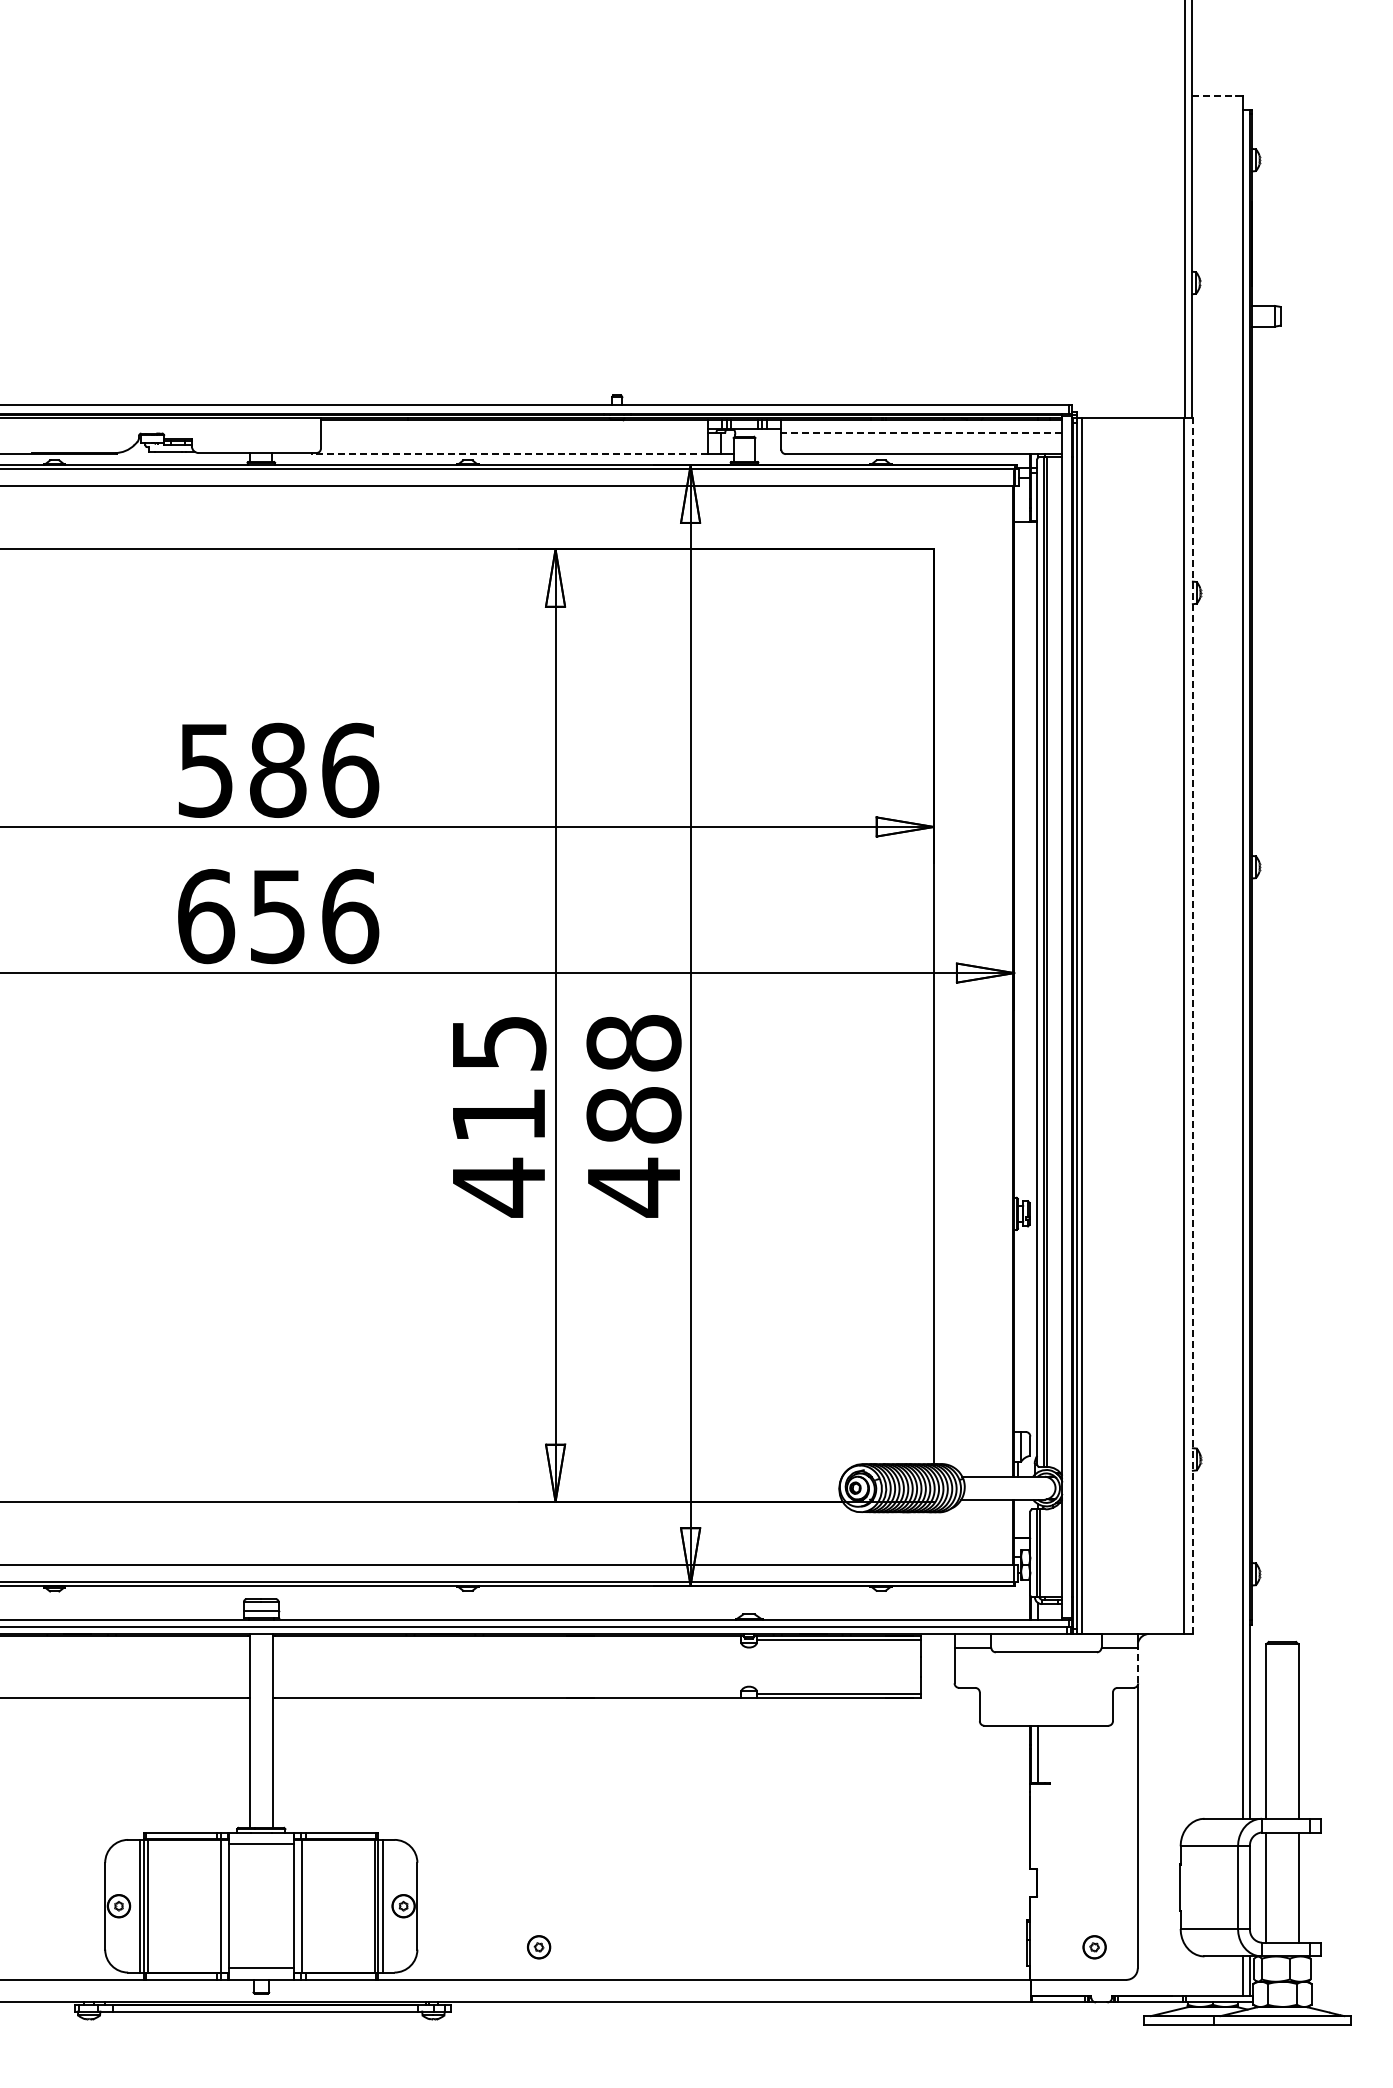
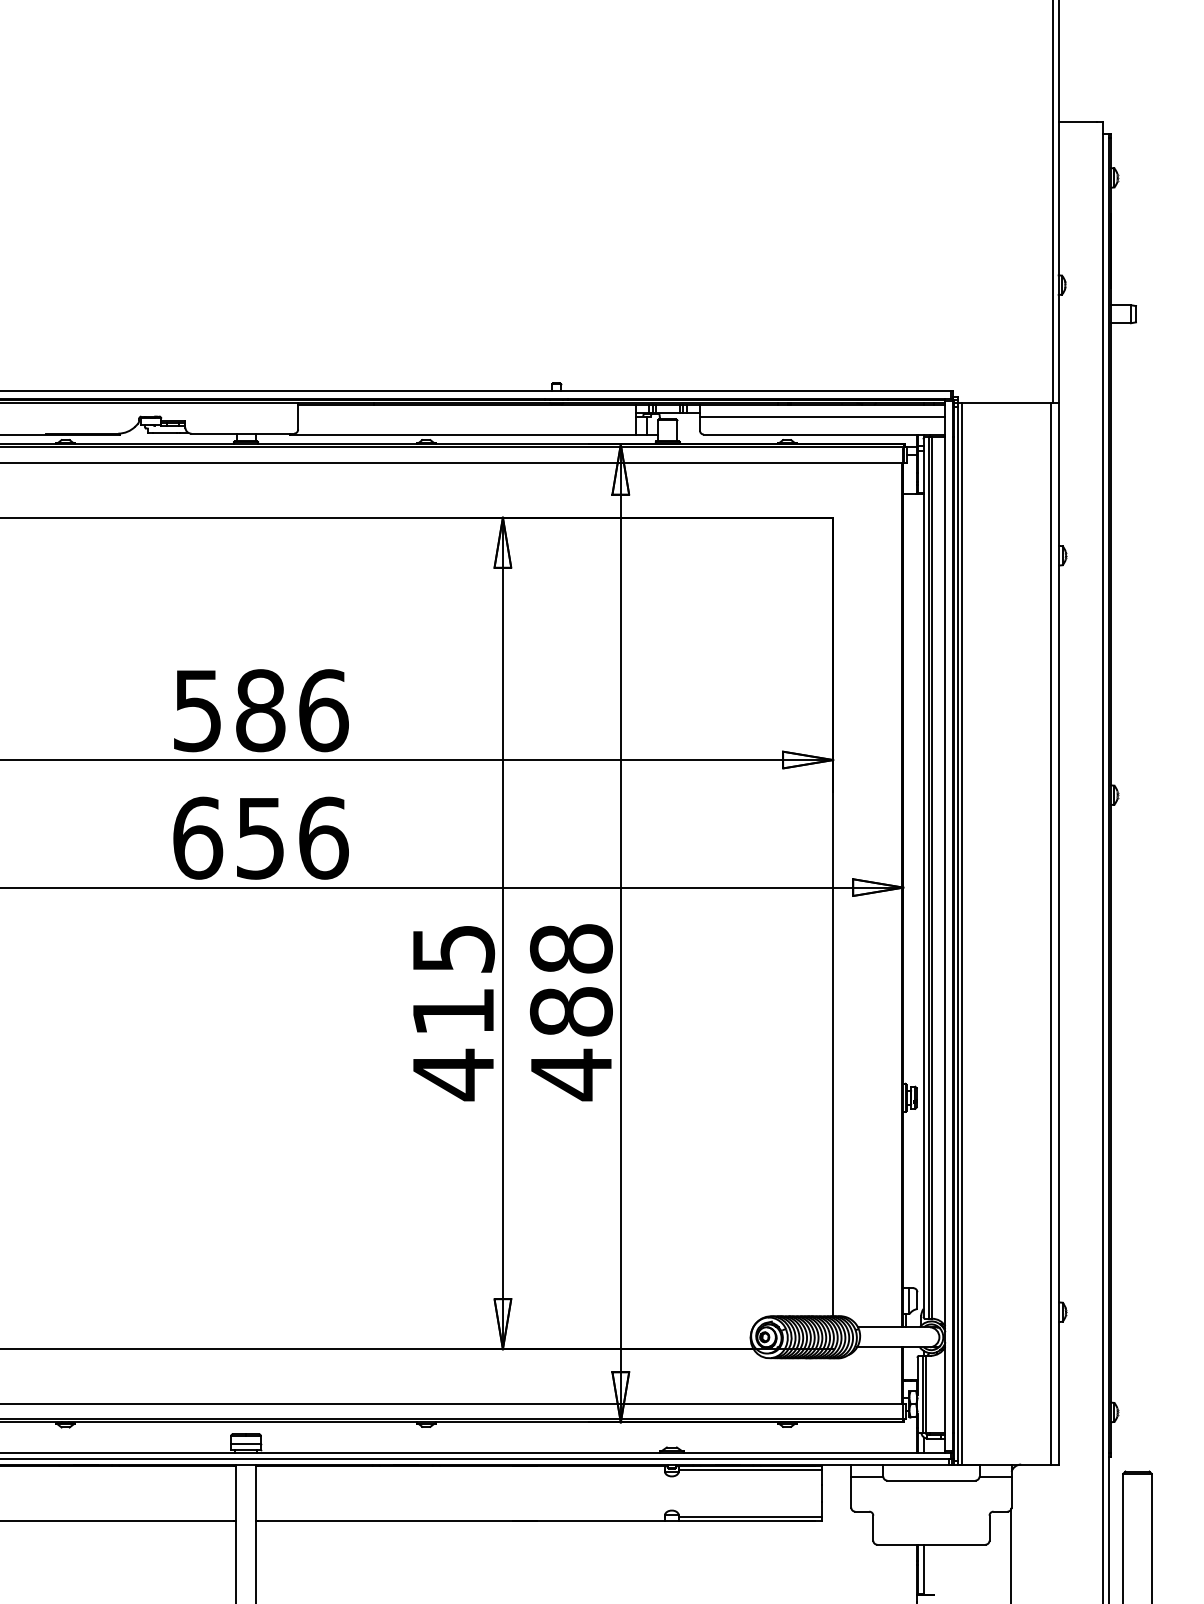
line: (1214, 95) -> (1078, 121), dashed -> solid
line: (921, 433) -> (822, 416), dashed -> solid
line: (509, 454) -> (462, 434), dashed -> solid
line: (1192, 1026) -> (1058, 934), dashed -> solid
line: (1138, 1665) -> (1011, 1492), dashed -> solid

